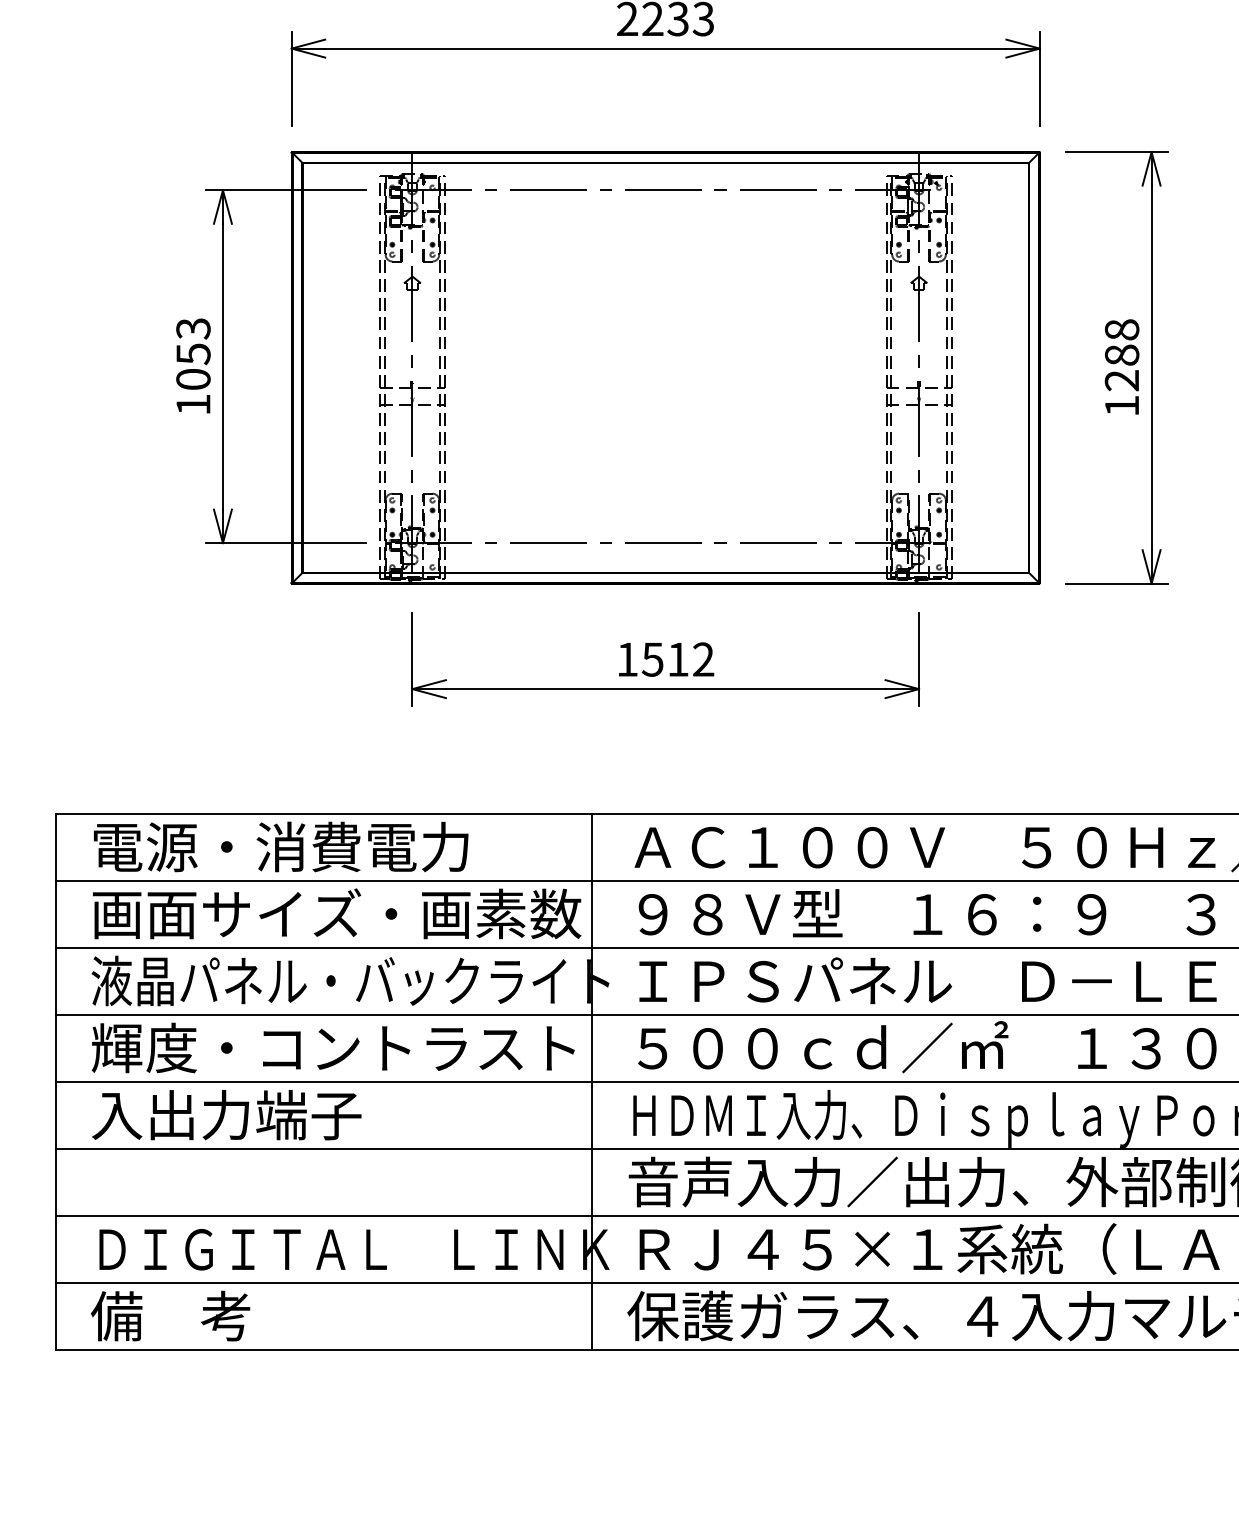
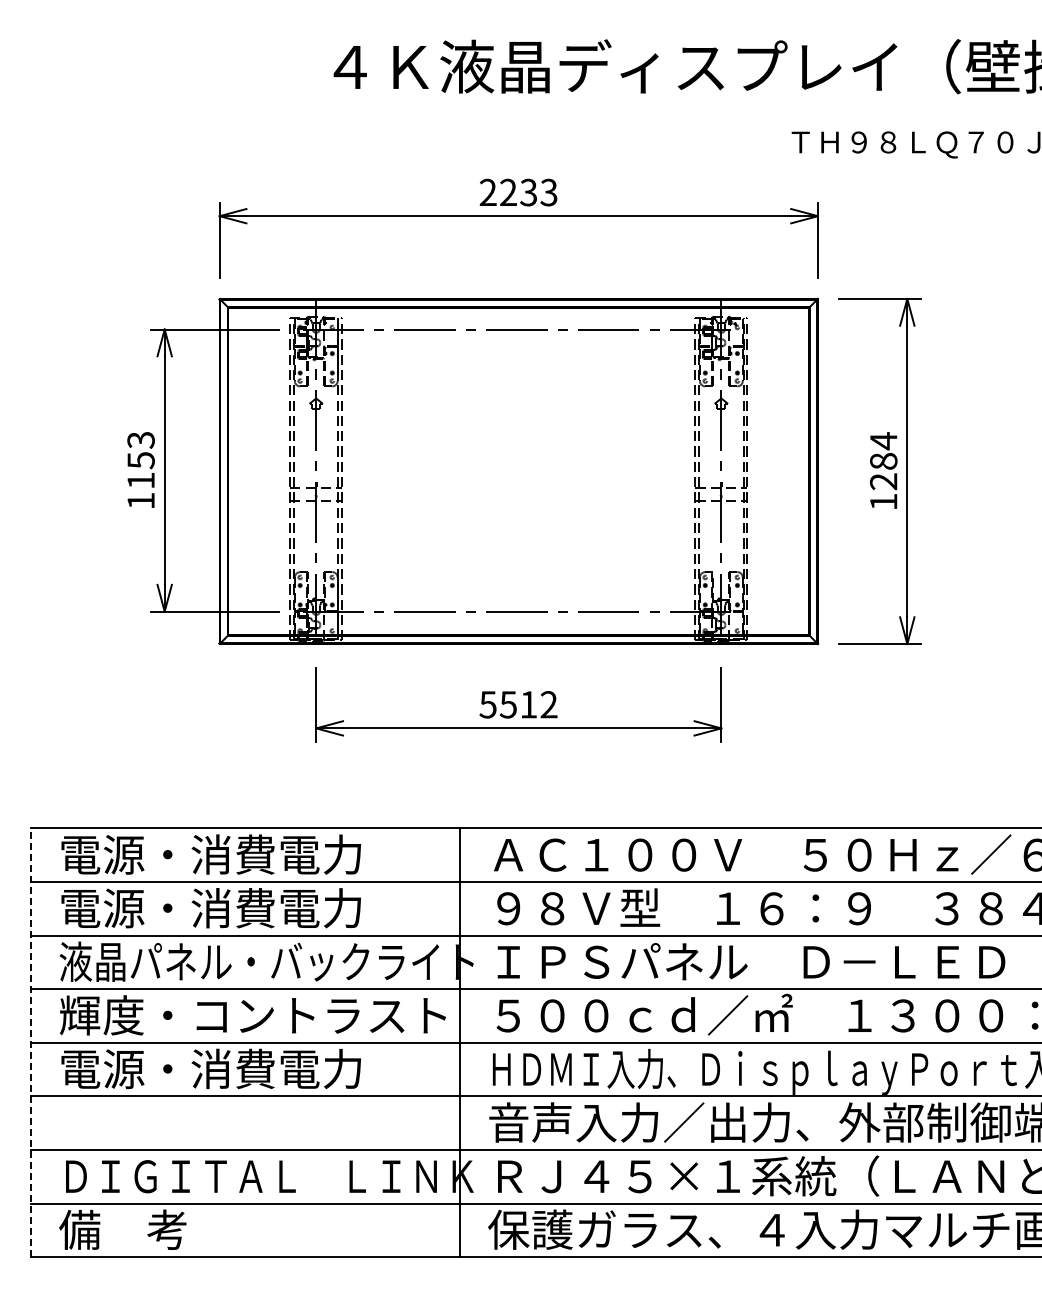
text: (1121, 330) -> (883, 441), 1288 -> 1284
text: (192, 379) -> (140, 480), 1053 -> 1153
text: (626, 659) -> (487, 704), 1512 -> 5512
text: (336, 913) -> (255, 907), 画面サイズ・画素数 -> 電源・消費電力
line: (56, 1081) -> (31, 1042), solid -> dashed
text: (280, 1114) -> (210, 1068), 入出力端子 -> 電源・消費電力

